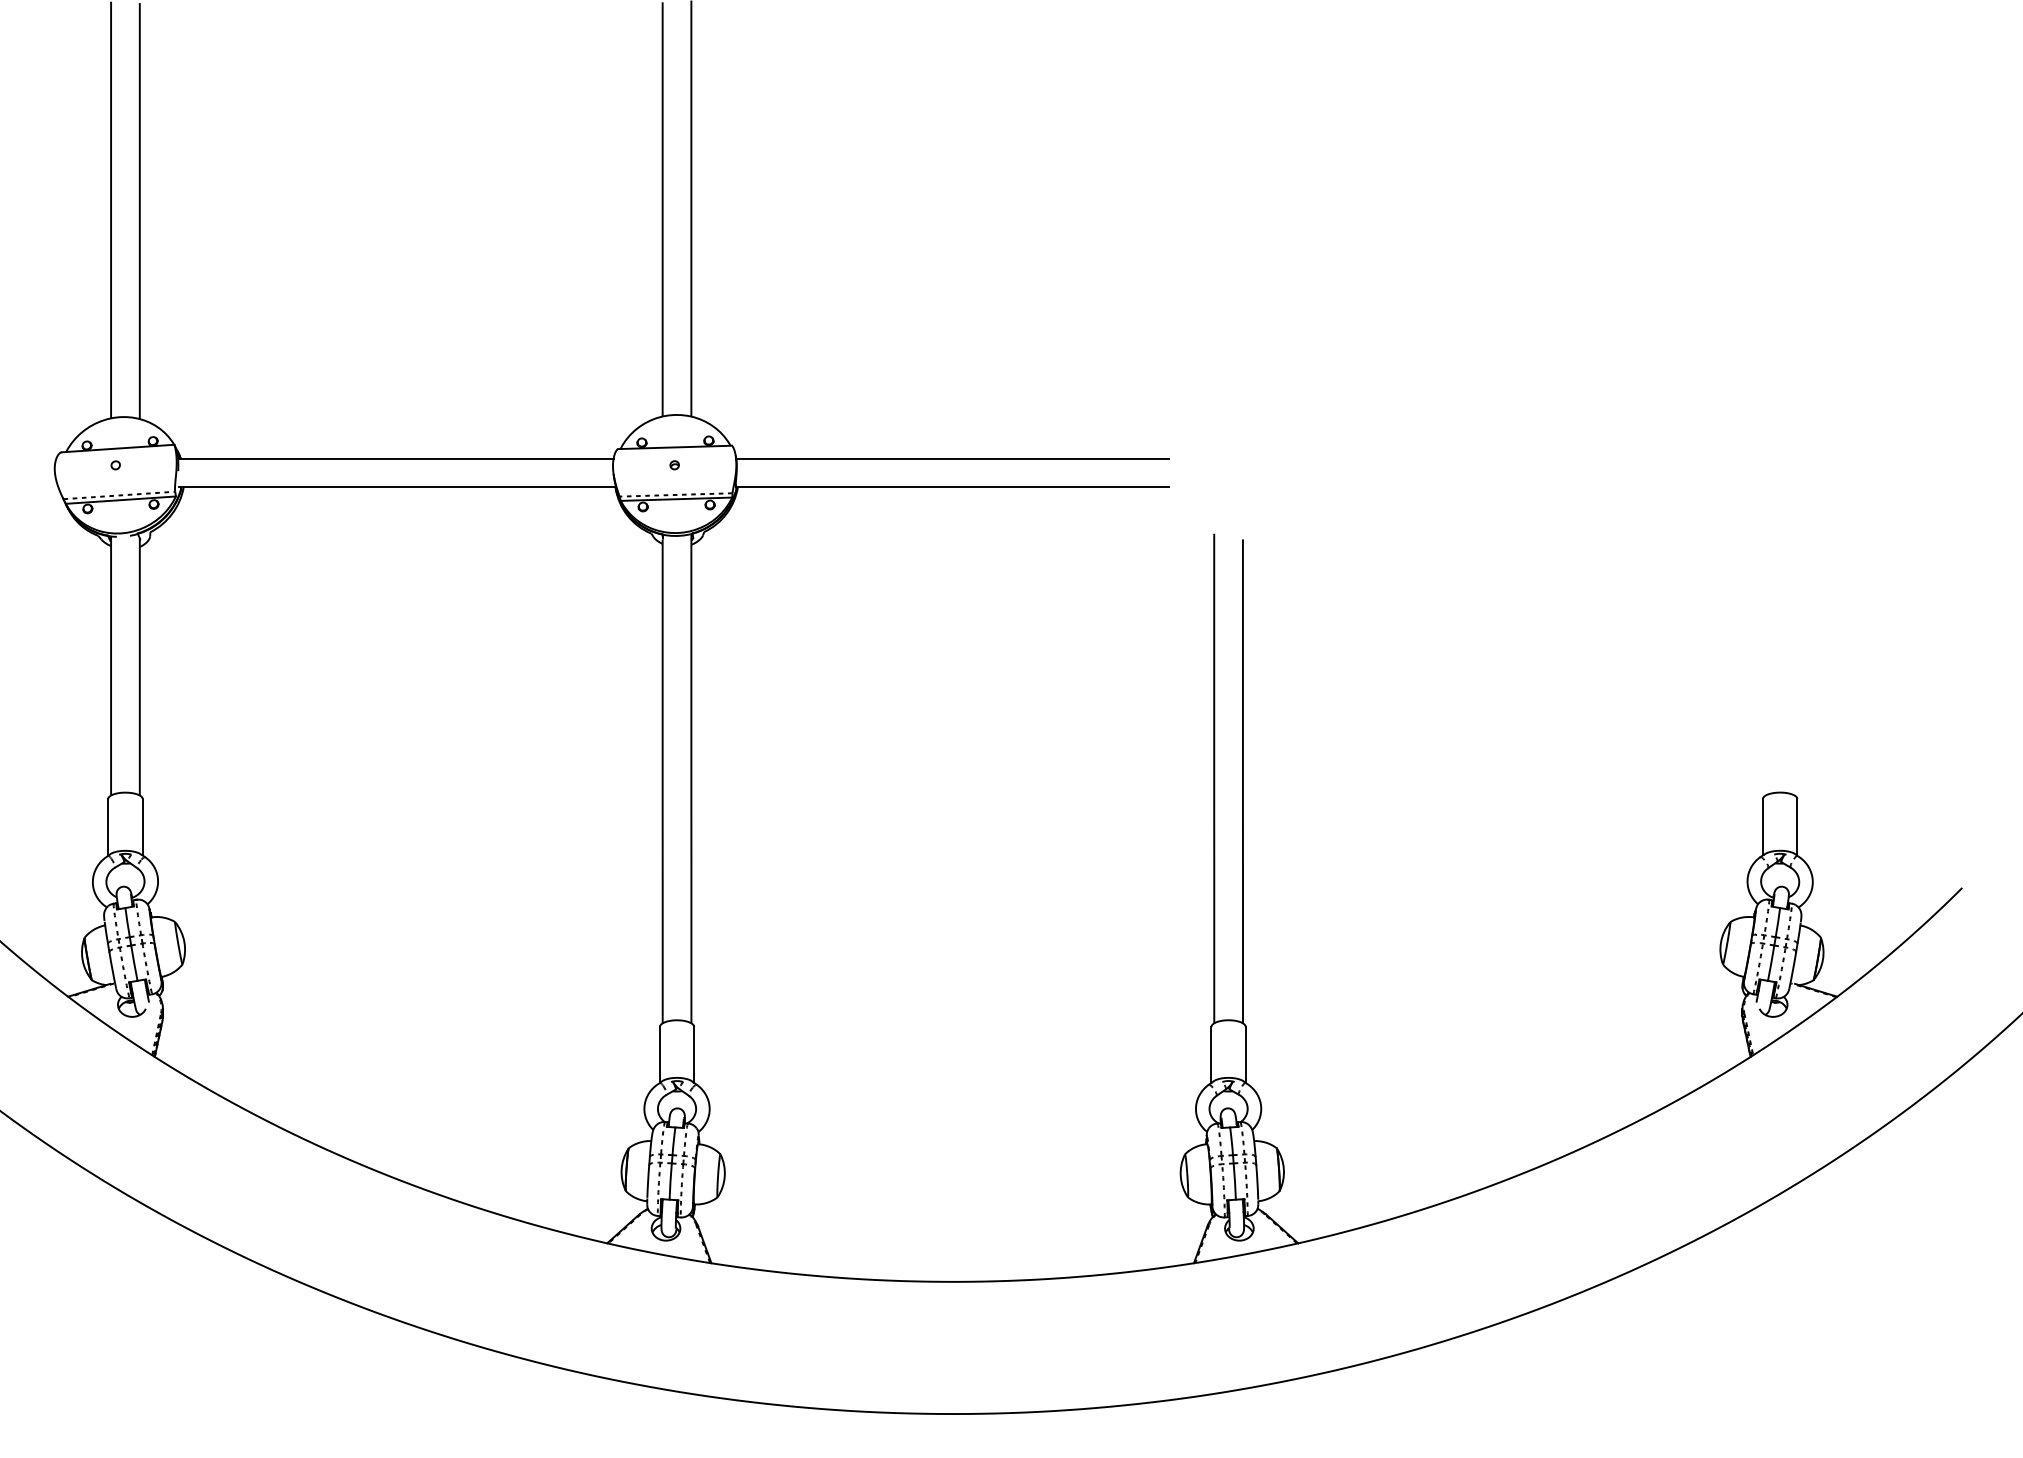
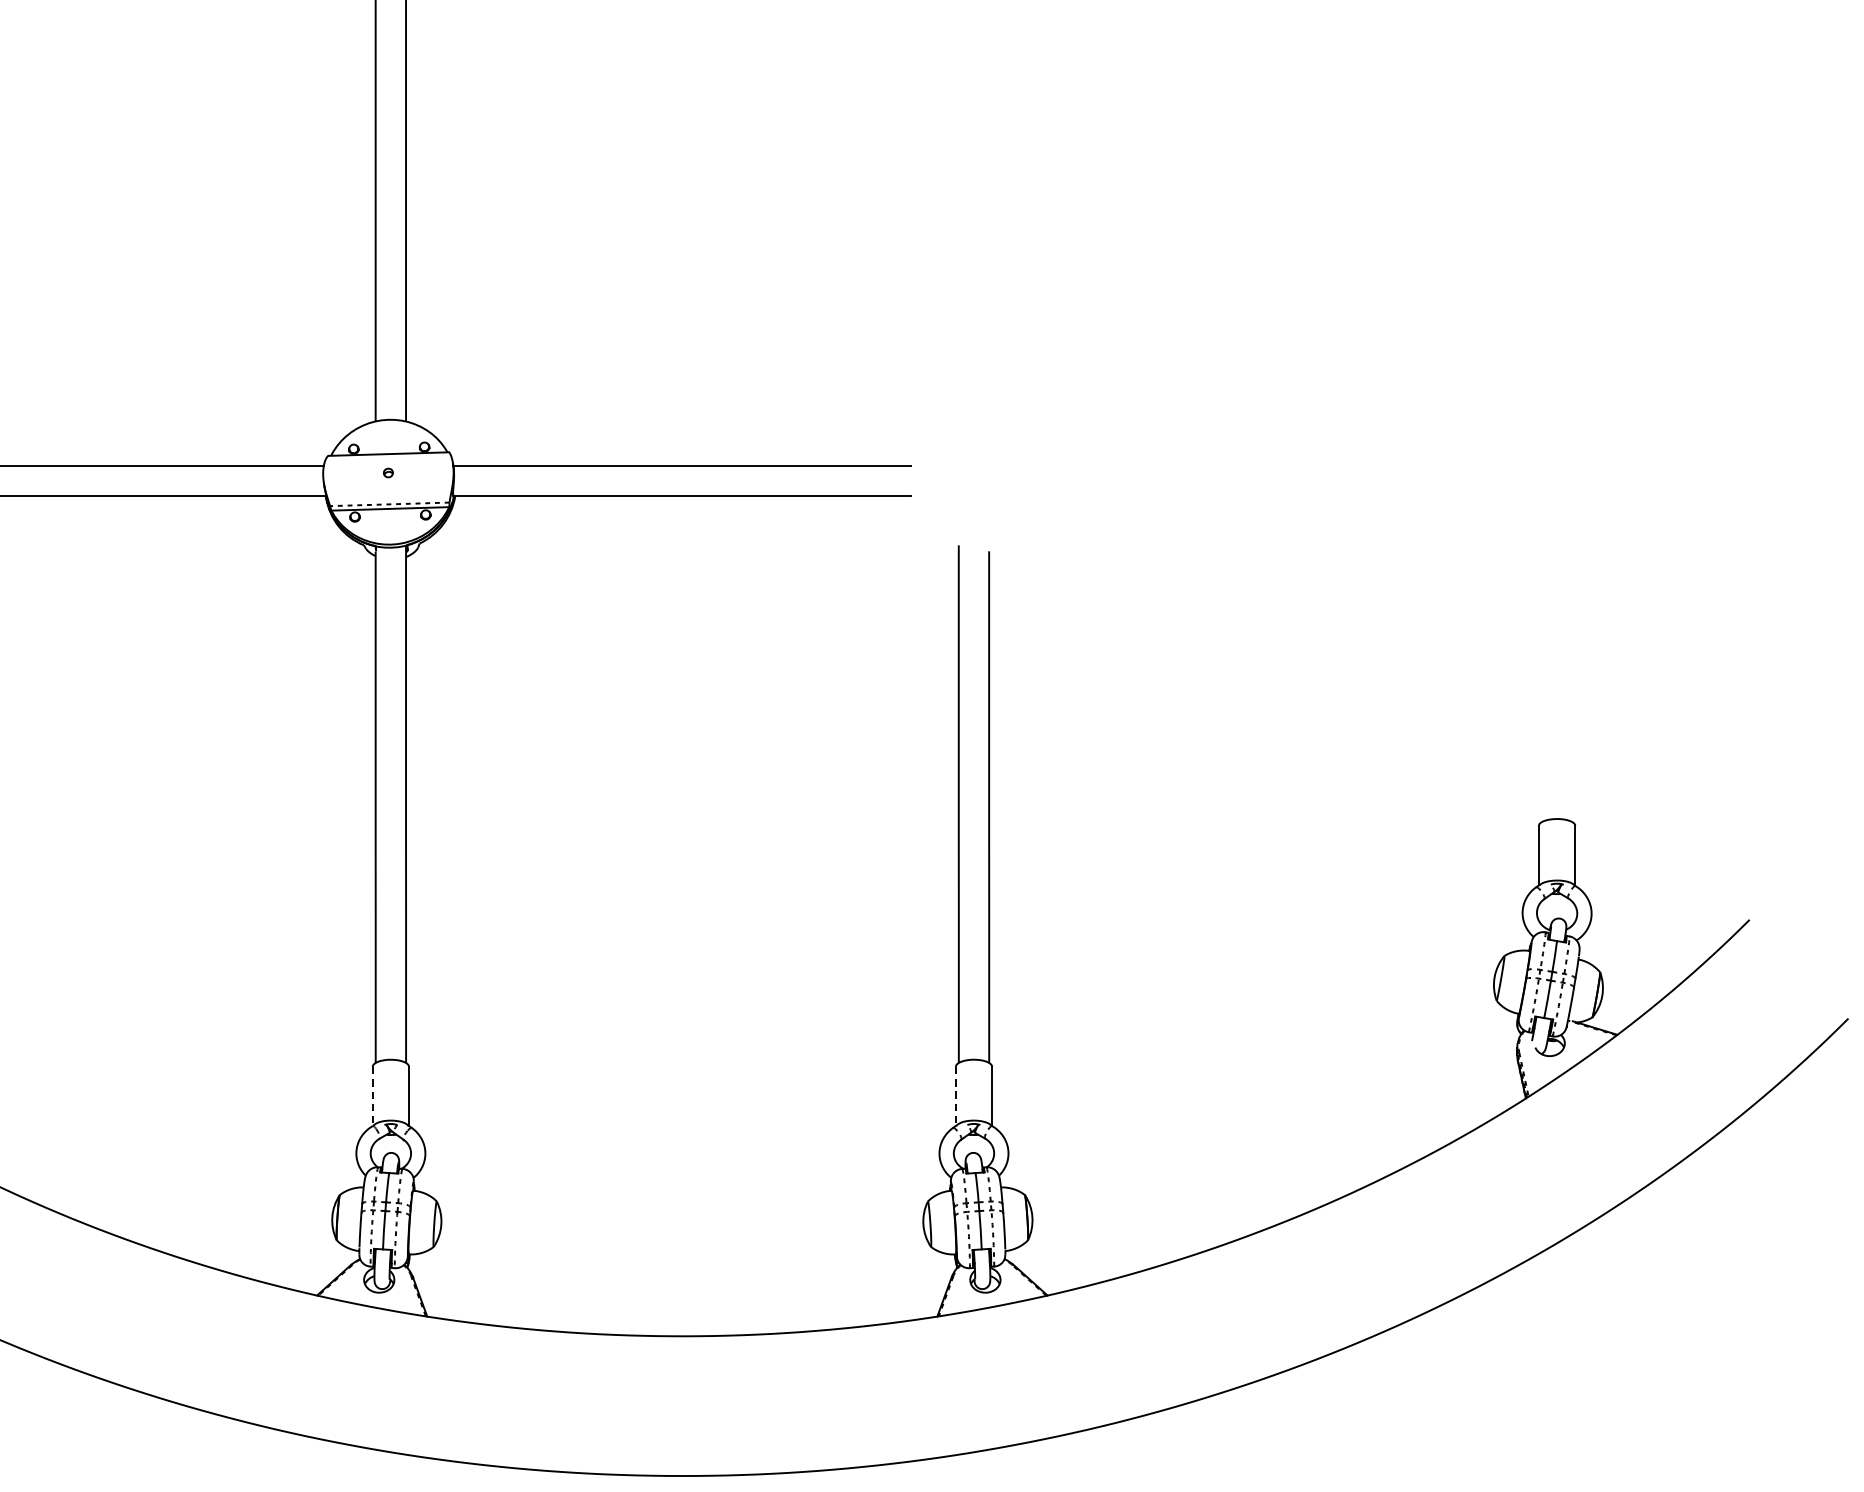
line: (659, 1055) -> (372, 1096), solid -> dashed
line: (1211, 1055) -> (955, 1096), solid -> dashed

